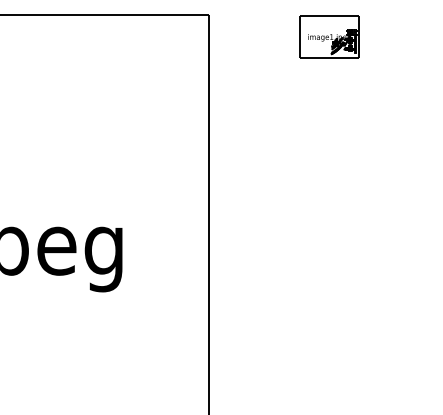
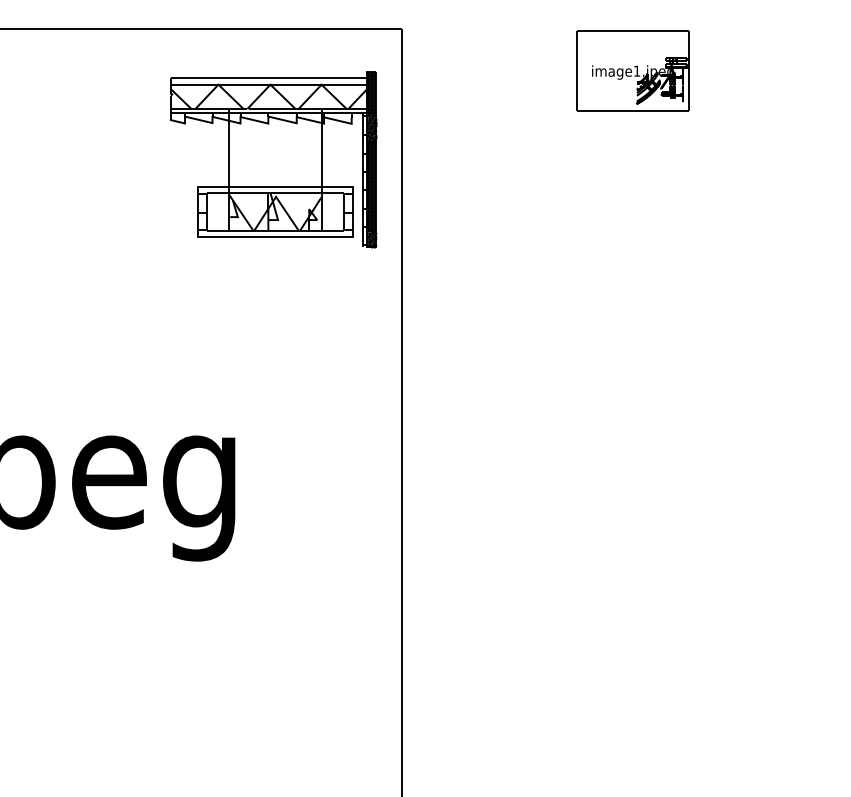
part: (142, 83) -> (273, 160), added

